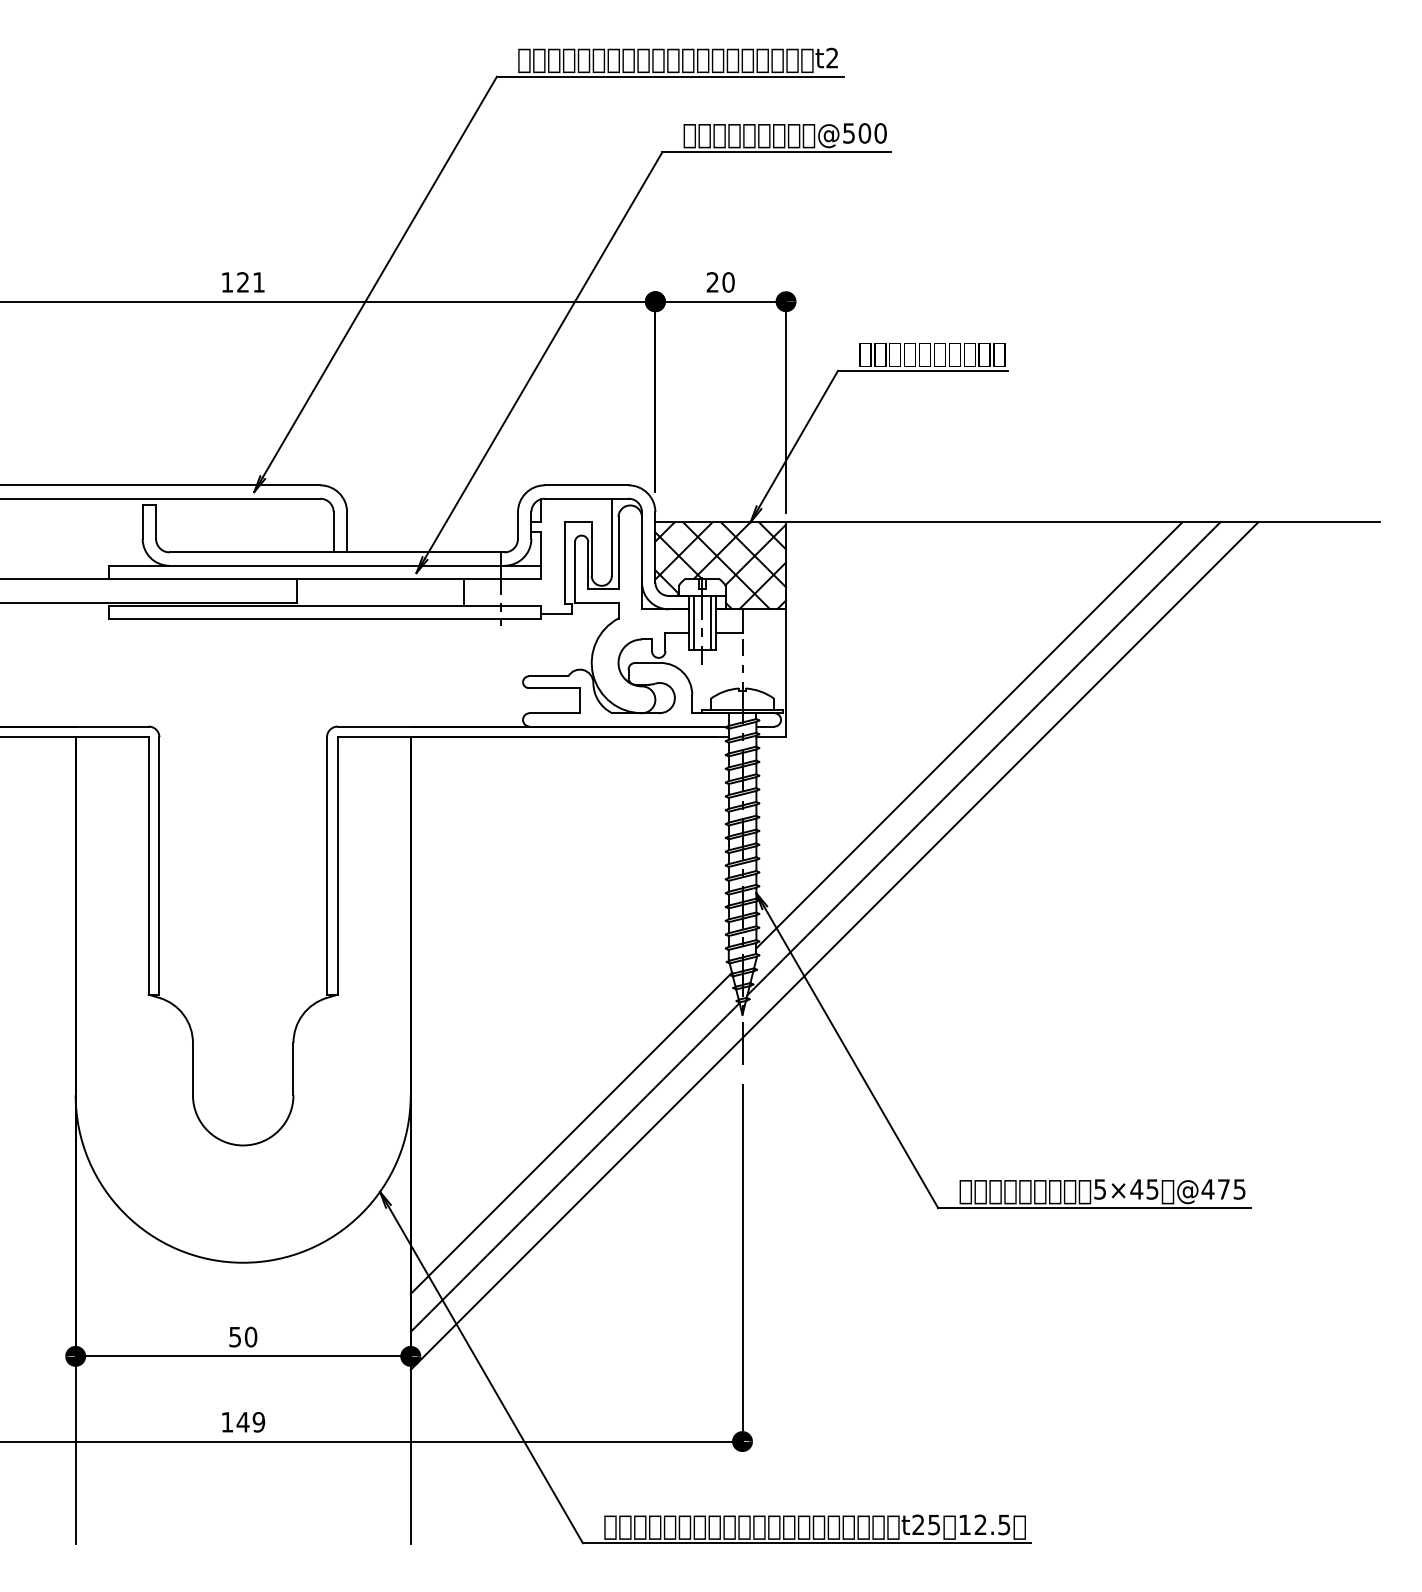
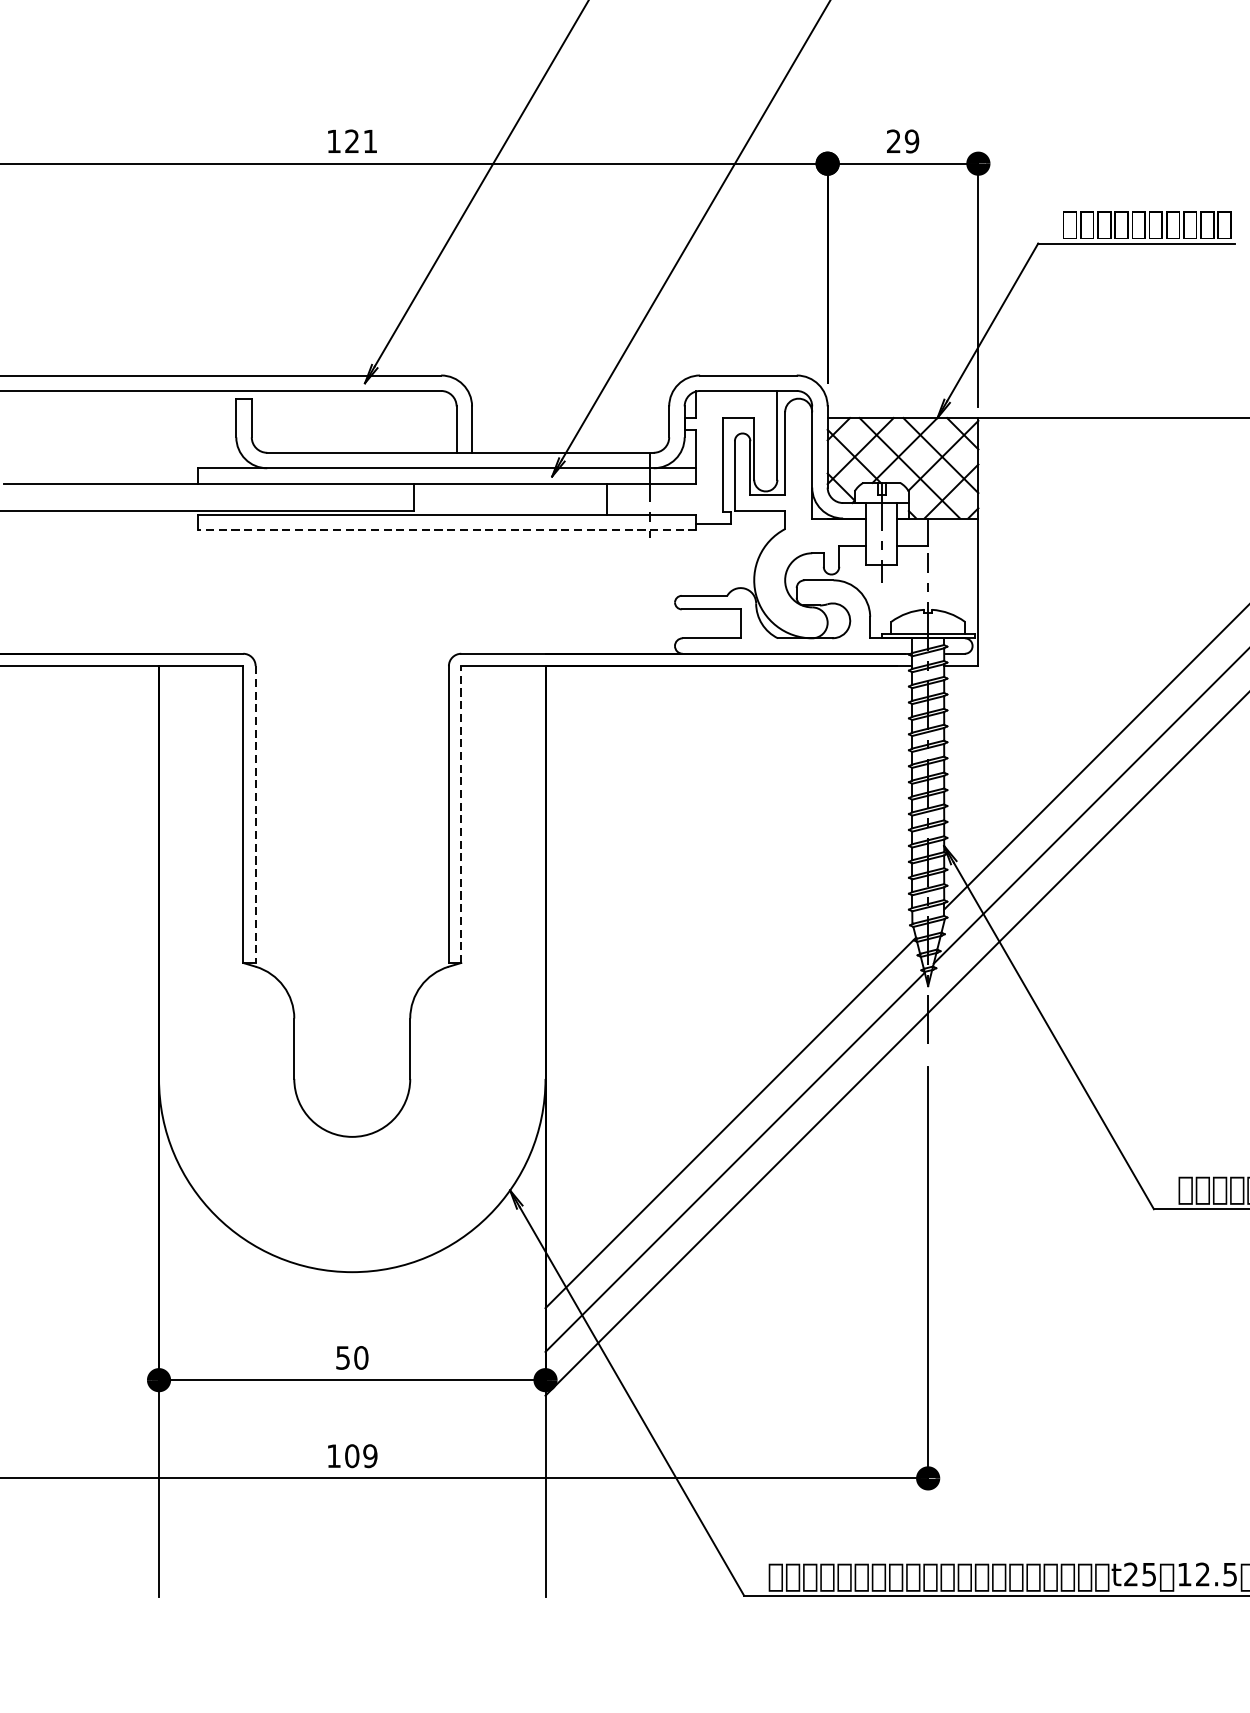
text: (728, 282) -> (911, 141), 20 -> 29
line: (324, 619) -> (446, 530), solid -> dashed
line: (693, 622) -> (871, 533), removed
line: (711, 622) -> (892, 533), removed
line: (159, 866) -> (255, 815), solid -> dashed
line: (337, 866) -> (461, 815), solid -> dashed
text: (242, 1422) -> (351, 1456), 149 -> 109

